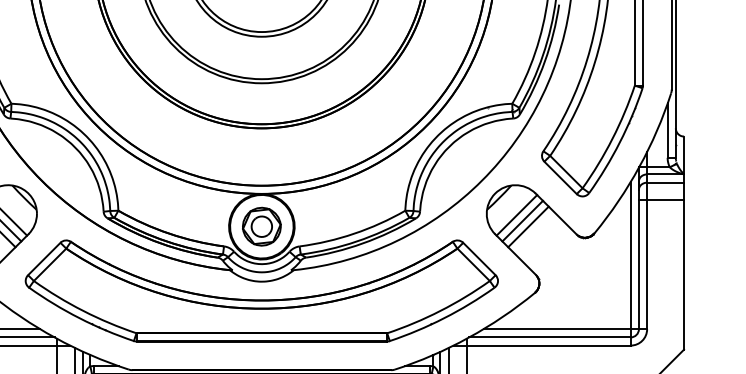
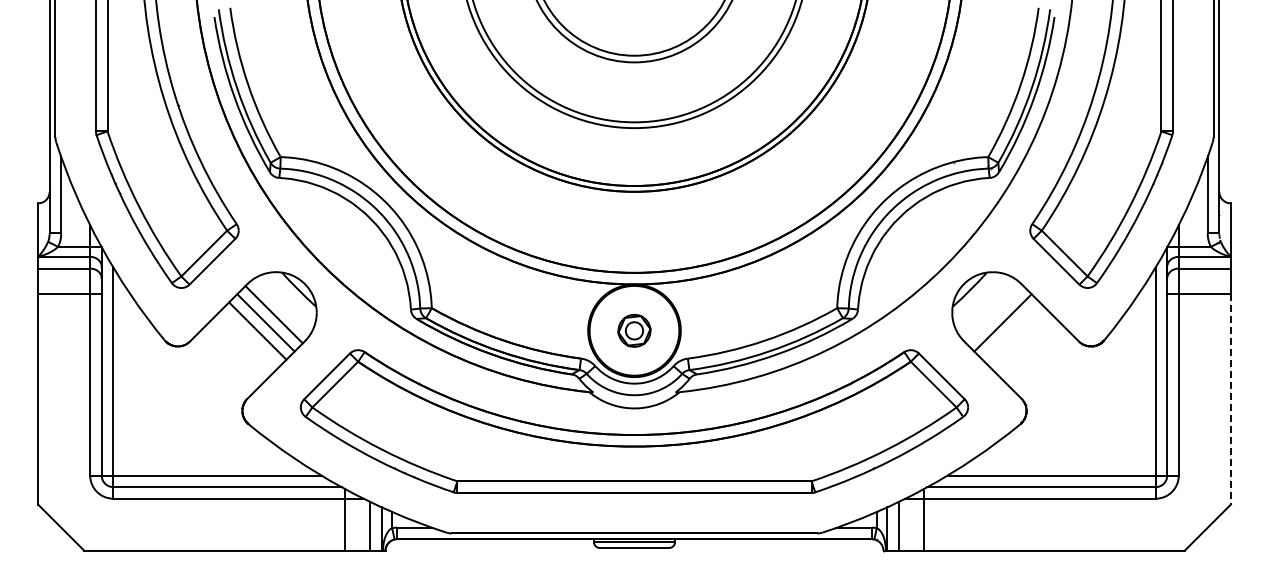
line: (516, 215) -> (994, 314), removed
part: (261, 226) -> (634, 330), size x0.6
line: (528, 226) -> (1010, 330), removed
line: (683, 275) -> (1230, 399), solid -> dashed

